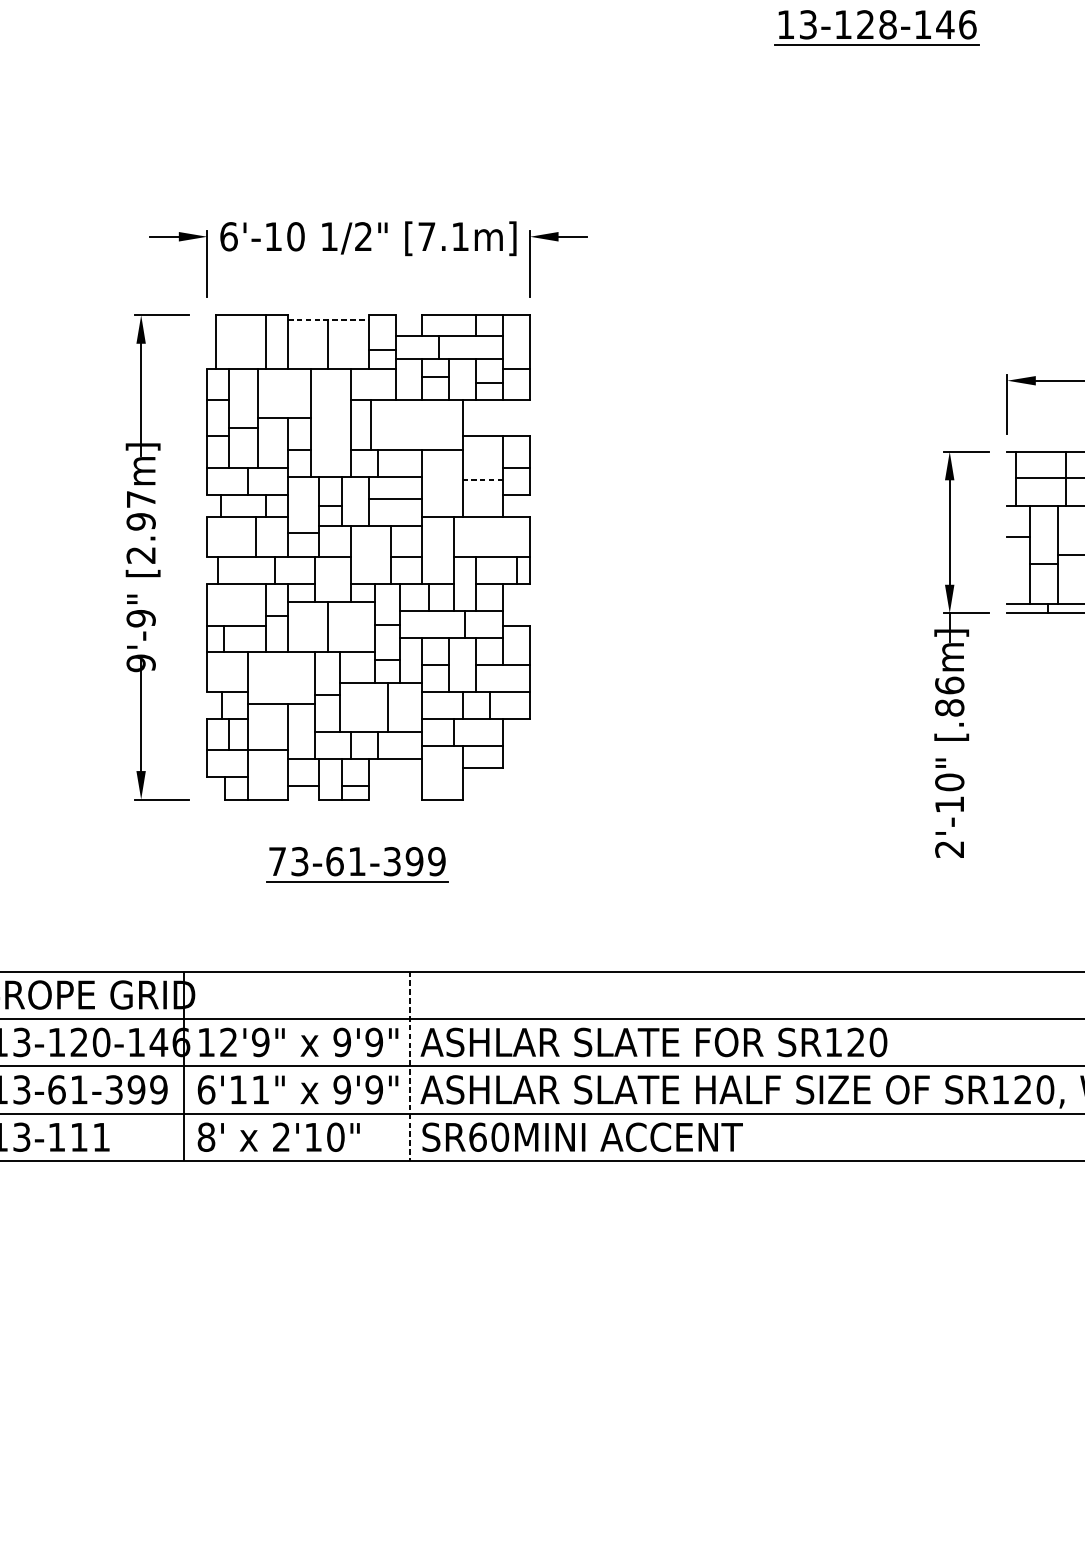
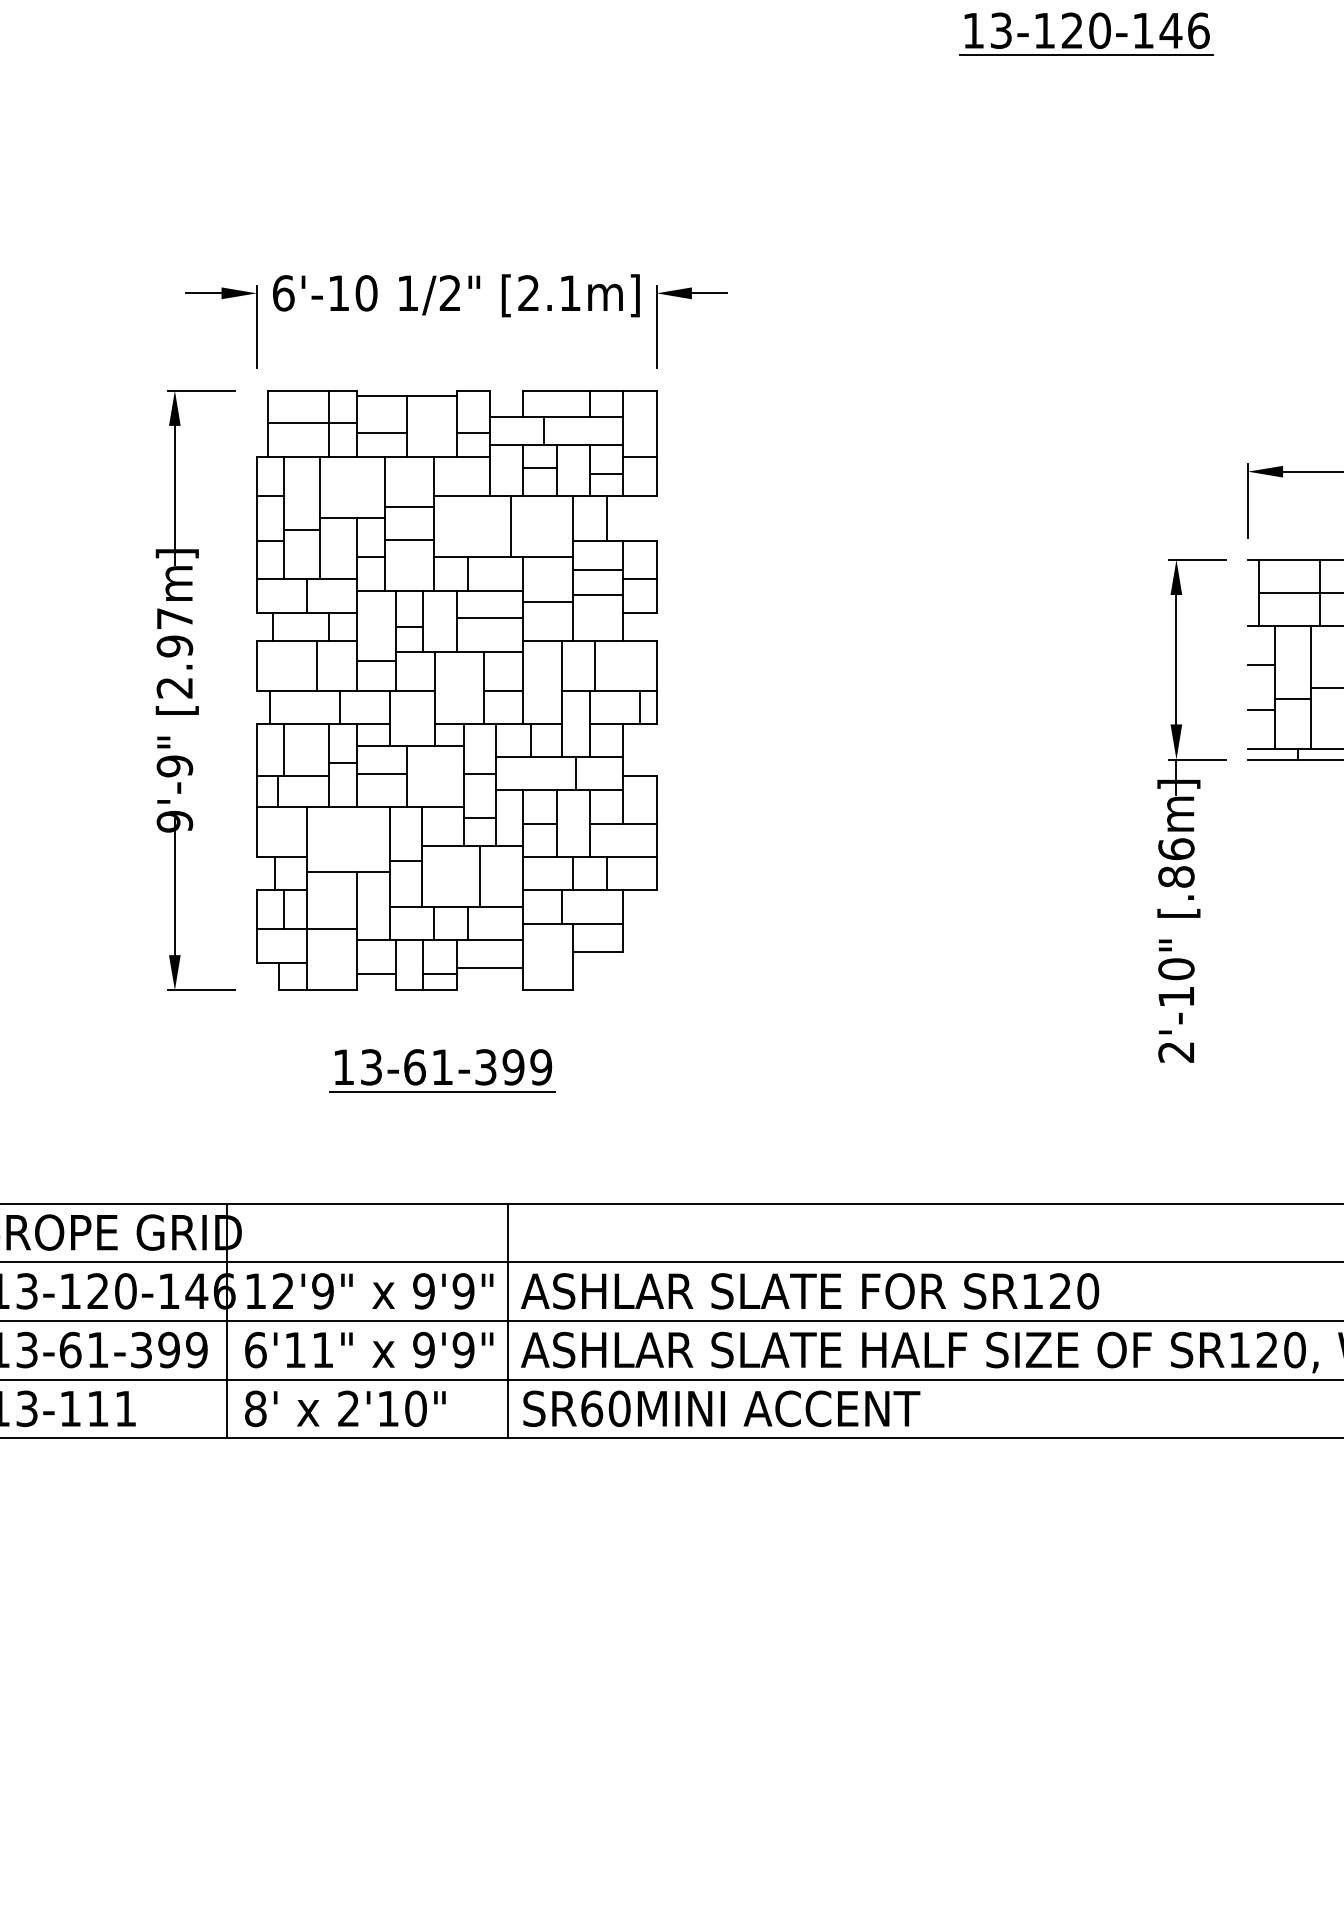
text: (887, 24) -> (1099, 30), 13-128-146 -> 13-120-146
text: (426, 236) -> (528, 292), [7.1m] -> [2.1m]
line: (328, 320) -> (406, 396), dashed -> solid
line: (251, 341) -> (311, 423), added
line: (307, 349) -> (381, 433), added
line: (330, 409) -> (409, 507), added
line: (489, 418) -> (606, 518), added
line: (371, 424) -> (511, 526), moved
line: (330, 435) -> (409, 539), added
line: (483, 460) -> (598, 570), added
line: (483, 479) -> (598, 594), dashed -> solid
line: (442, 485) -> (548, 601), added
line: (479, 537) -> (594, 665), added
line: (1018, 572) -> (1261, 709), added
line: (229, 605) -> (284, 749), added
line: (307, 624) -> (381, 773), added
line: (395, 781) -> (489, 968), added
text: (277, 860) -> (343, 1066), 73-61-399 -> 13-61-399
line: (409, 1066) -> (507, 1321), dashed -> solid

